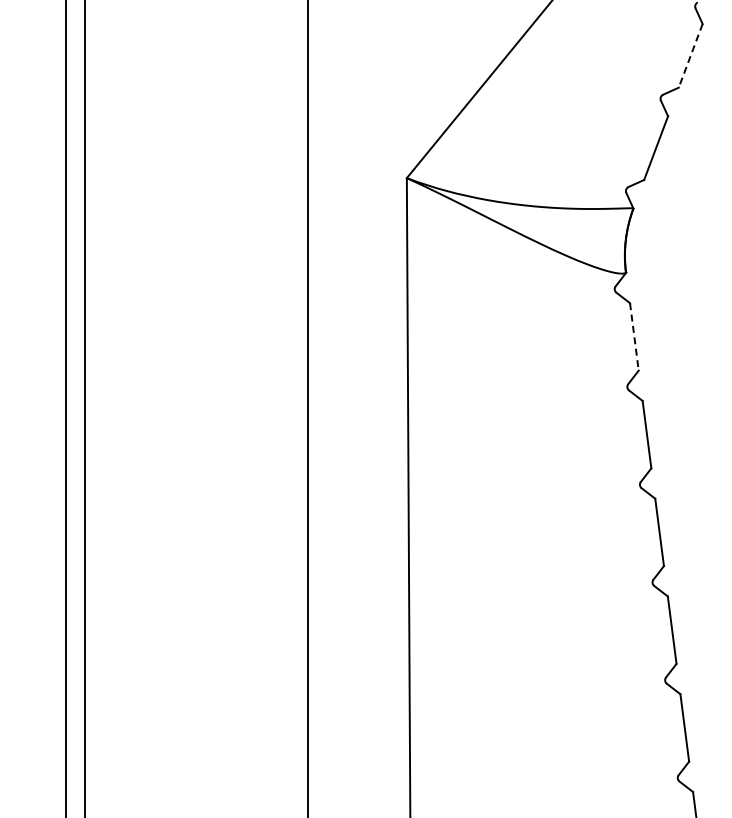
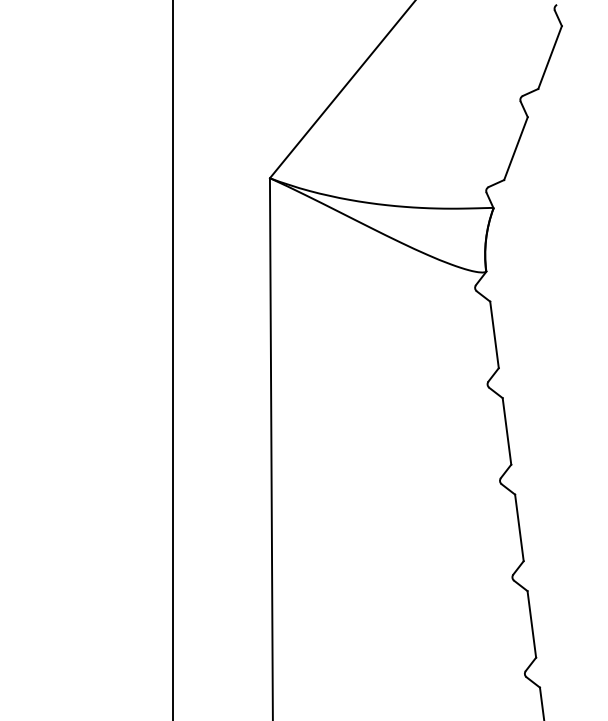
line: (690, 55) -> (549, 57), dashed -> solid
line: (634, 336) -> (494, 334), dashed -> solid

